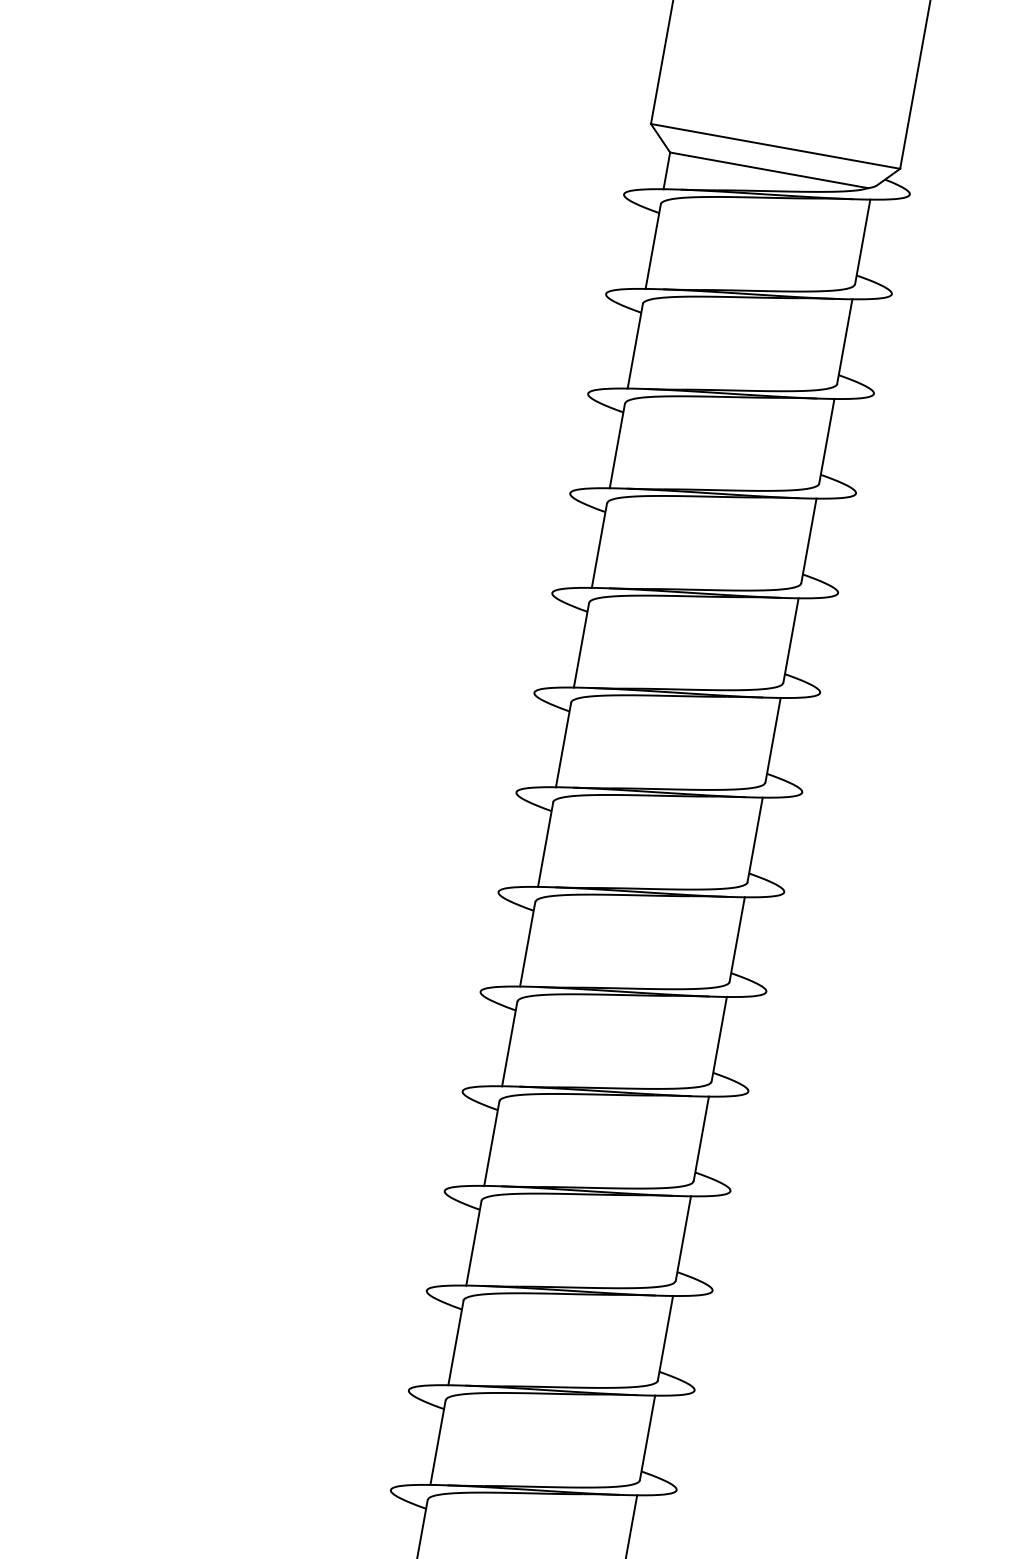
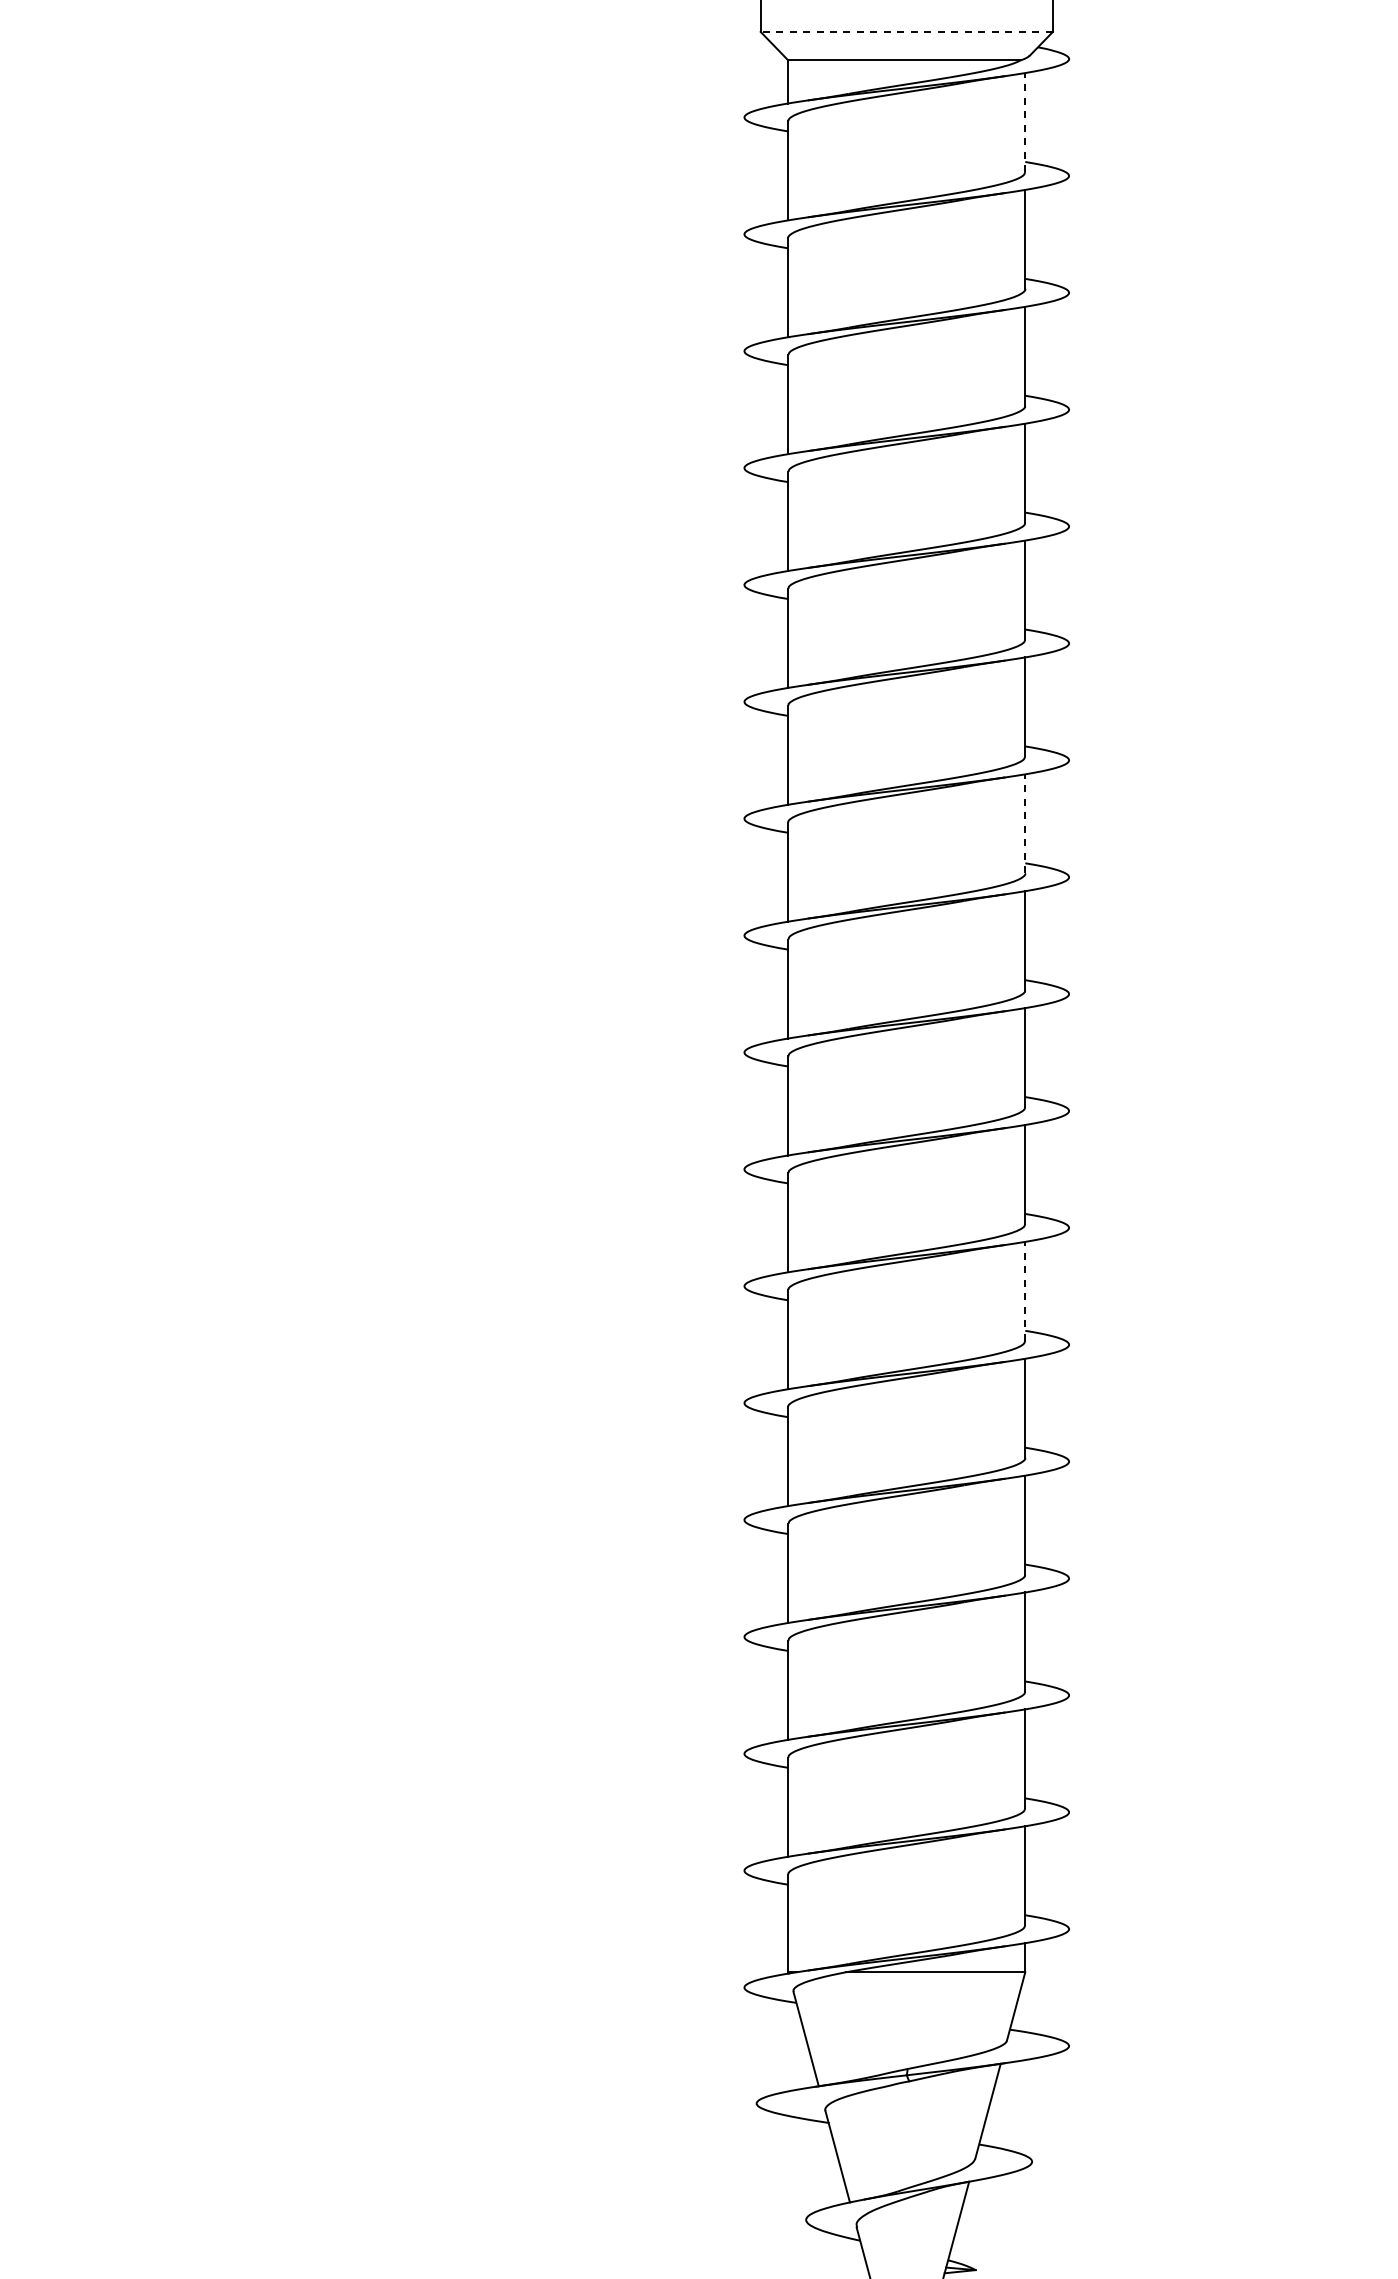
line: (775, 145) -> (906, 31), solid -> dashed
line: (862, 241) -> (1025, 122), solid -> dashed
line: (755, 839) -> (1025, 823), solid -> dashed
line: (683, 1238) -> (1025, 1291), solid -> dashed

